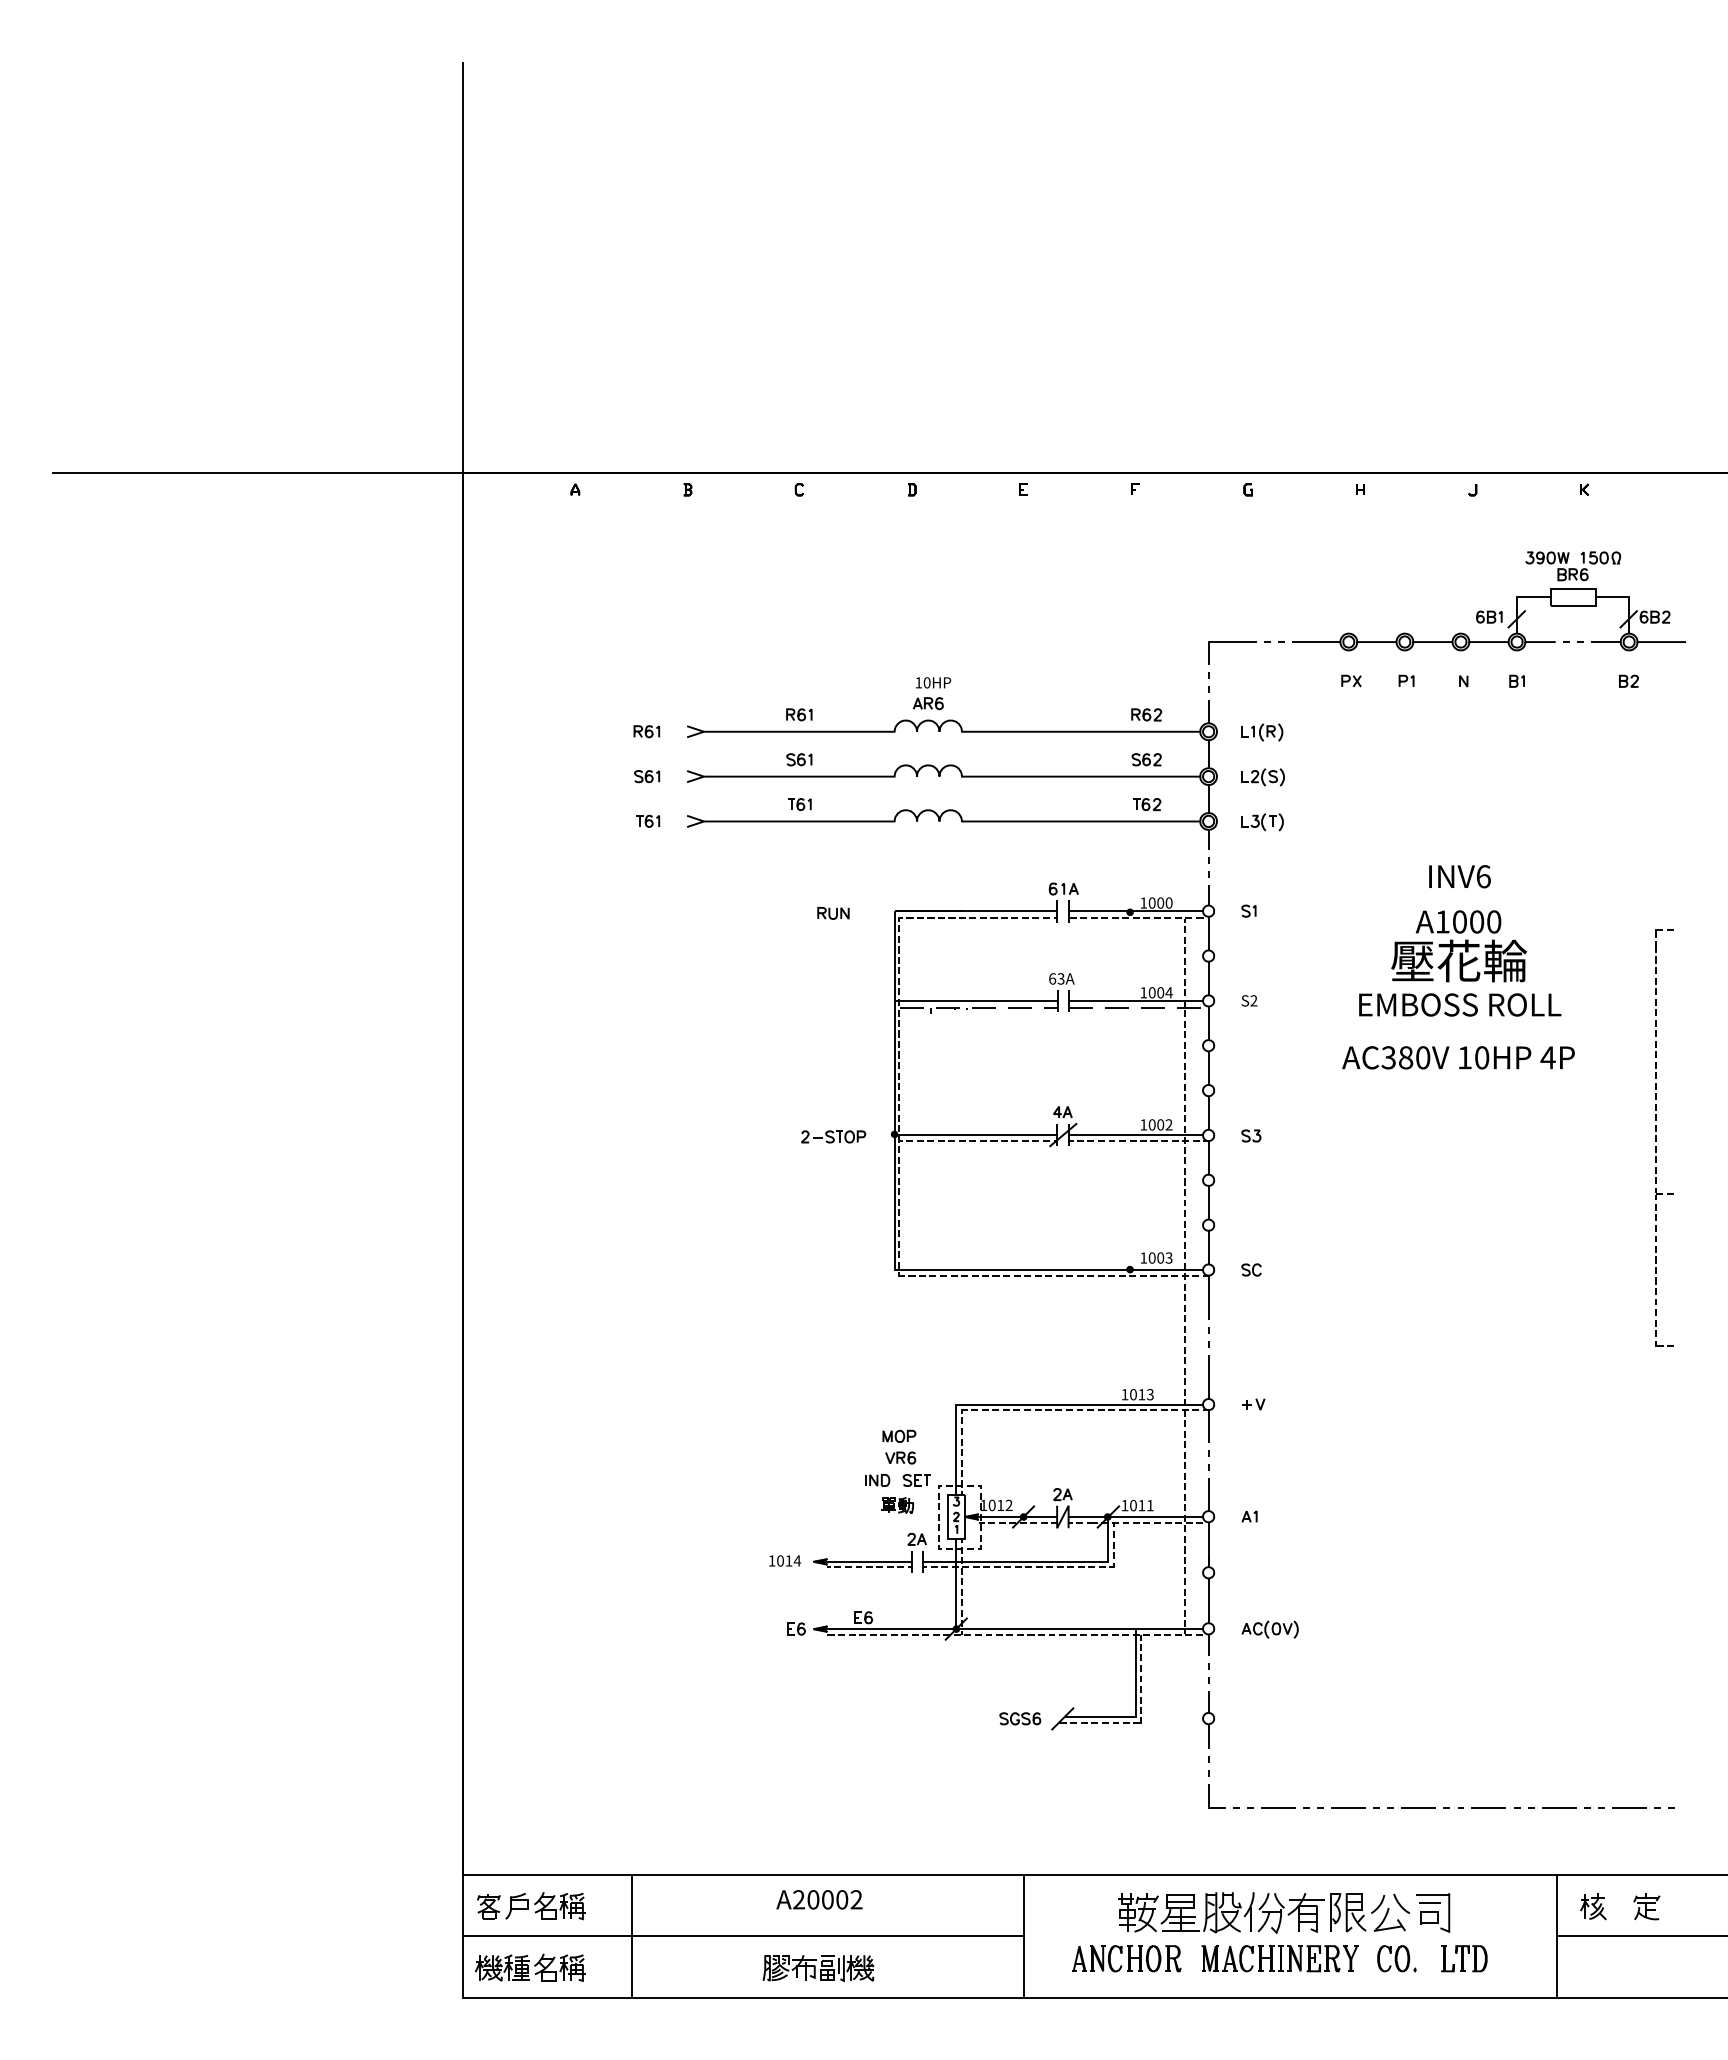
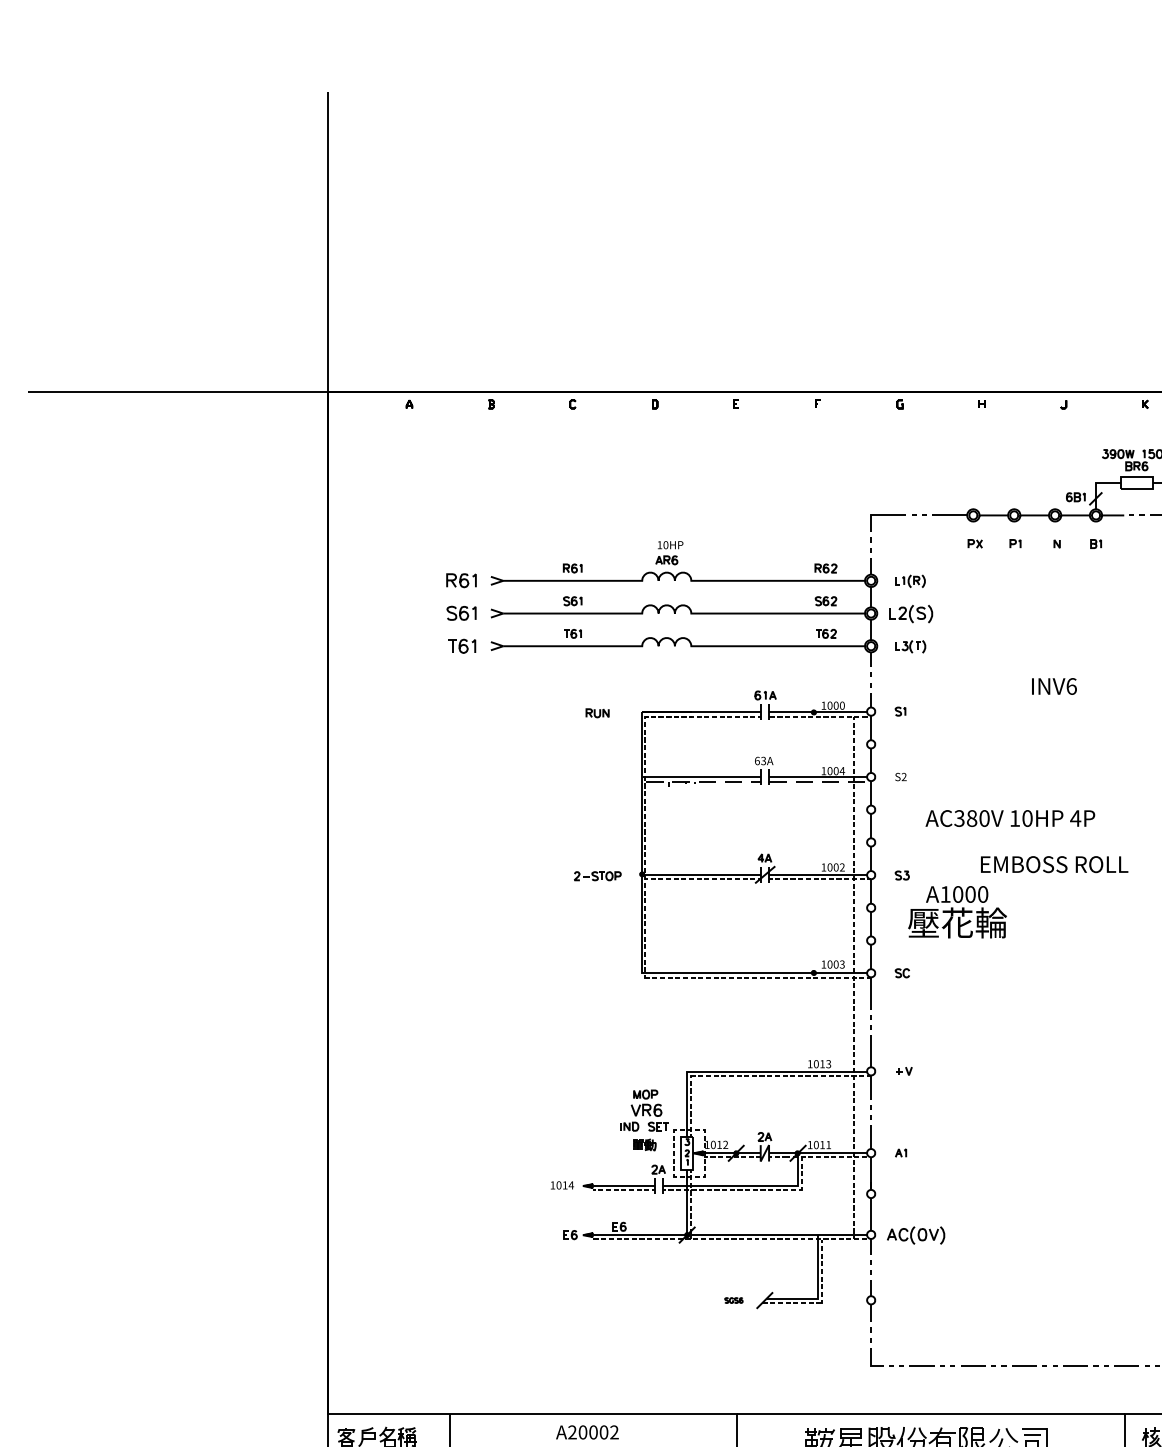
part: (646, 731) -> (461, 580), size x1.6
part: (647, 776) -> (462, 613), size x1.6
part: (1262, 777) -> (910, 614), size x1.4
part: (648, 820) -> (462, 645), size x1.6
text: (1459, 946) -> (957, 912), moved
text: (1460, 1004) -> (1054, 864), moved
text: (1458, 1057) -> (1010, 818), moved
part: (900, 1457) -> (646, 1109), size x1.4
part: (1269, 1629) -> (915, 1235), size x1.4
part: (1020, 1718) -> (734, 1300), size x0.6

